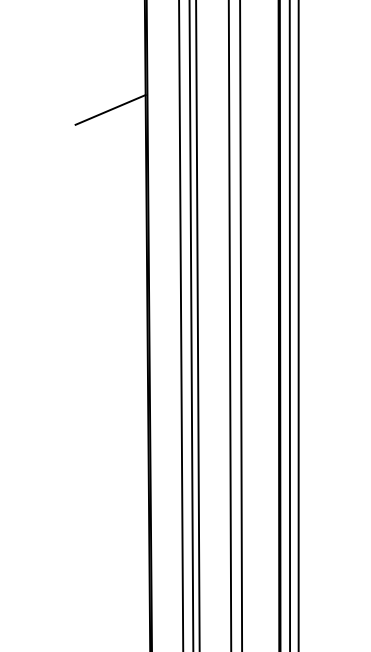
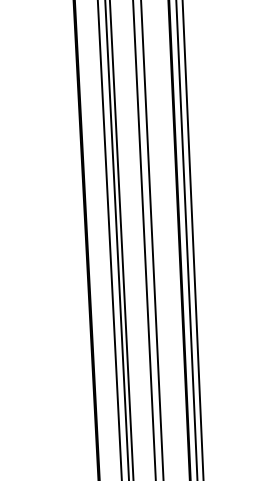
line: (110, 109) -> (53, 91), removed

